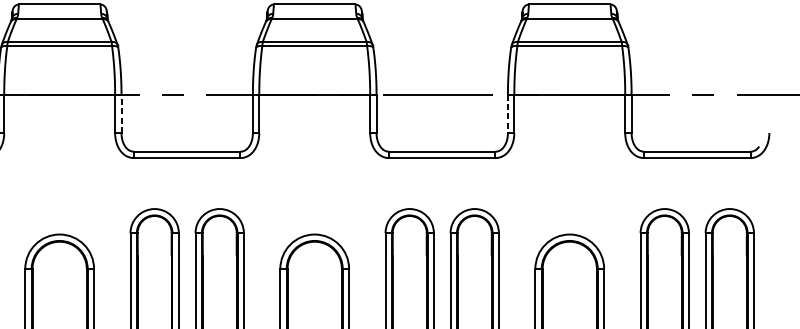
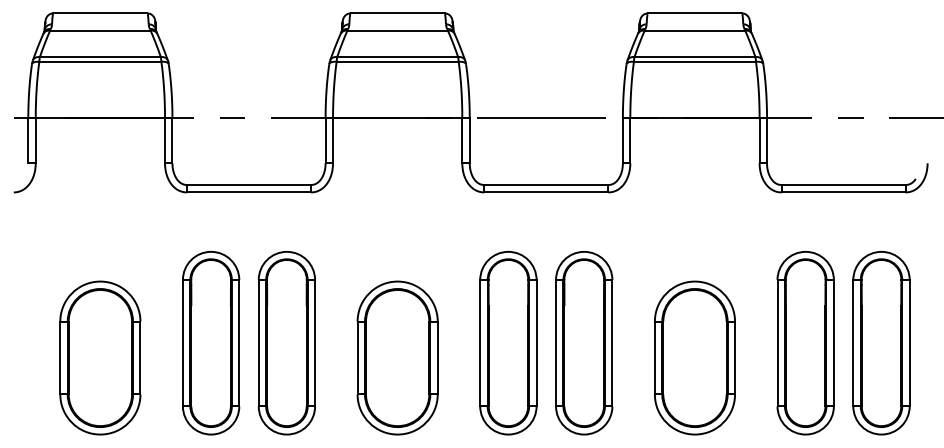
line: (121, 113) -> (172, 140), dashed -> solid
line: (507, 114) -> (622, 141), dashed -> solid

